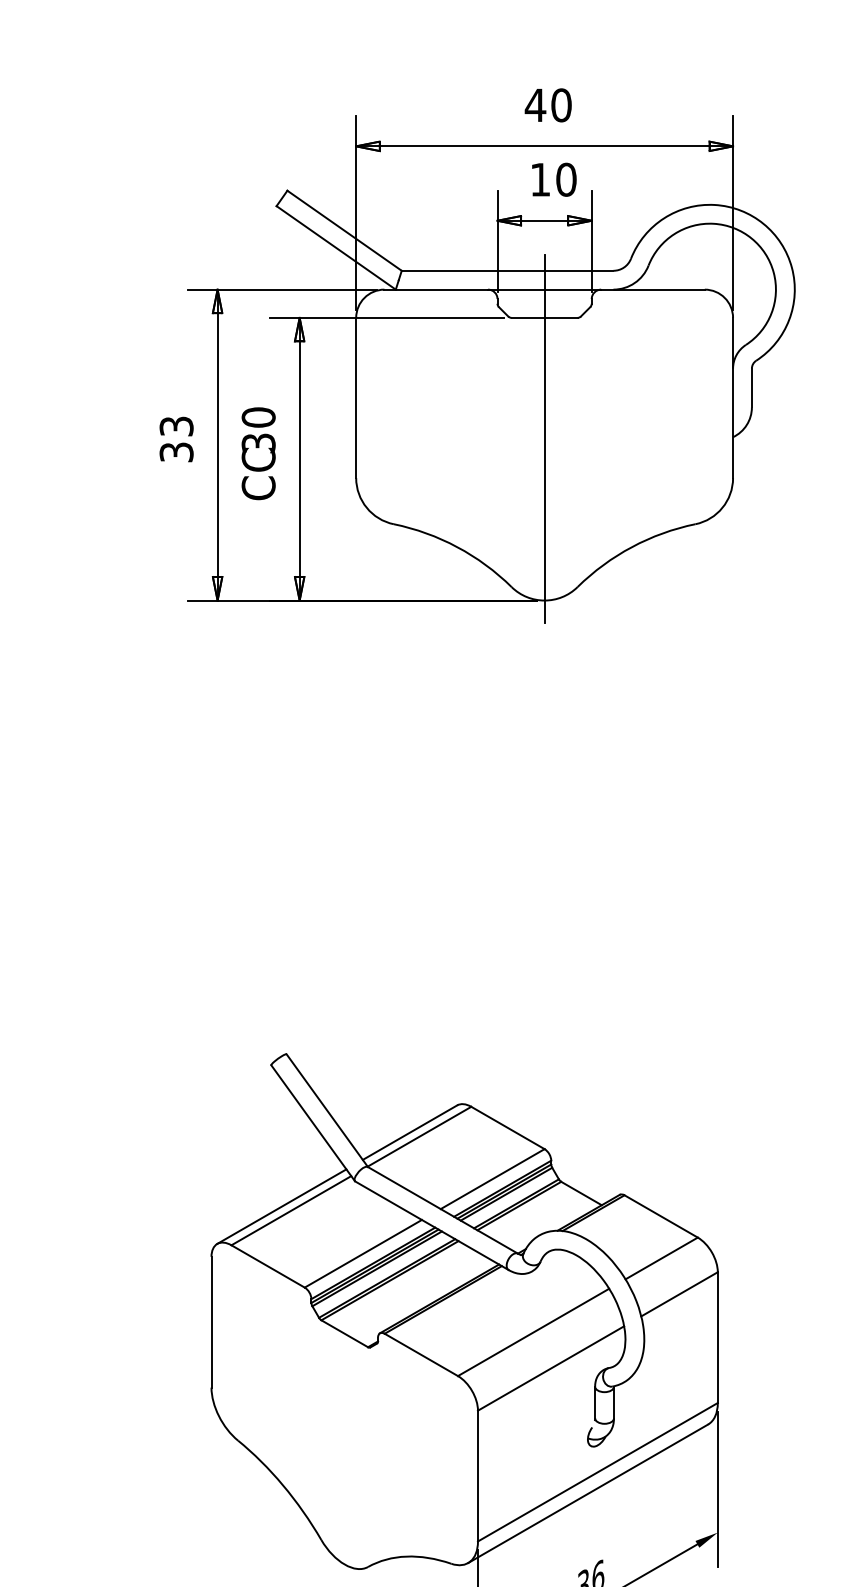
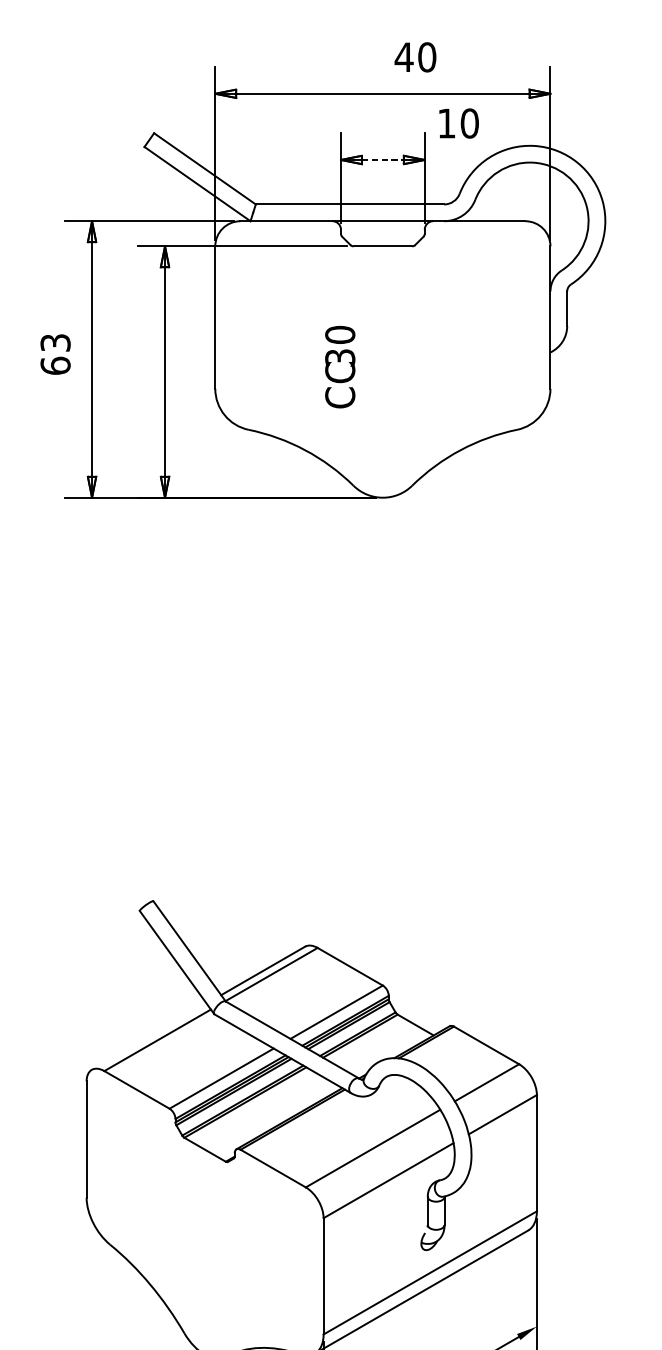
text: (547, 105) -> (414, 57), moved
text: (554, 179) -> (459, 123), moved
line: (544, 220) -> (382, 159), solid -> dashed
line: (544, 438) -> (382, 353), removed
text: (176, 452) -> (55, 366), 33 -> 63
text: (258, 453) -> (340, 366), moved
line: (281, 1206) -> (148, 1036), removed

